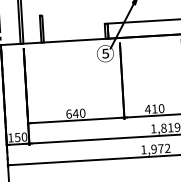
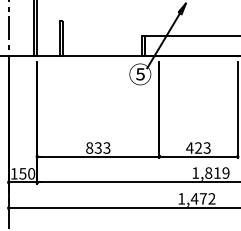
text: (157, 108) -> (202, 147), 410 -> 423
text: (75, 113) -> (98, 147), 640 -> 833
text: (153, 148) -> (194, 198), 1,972 -> 1,472

